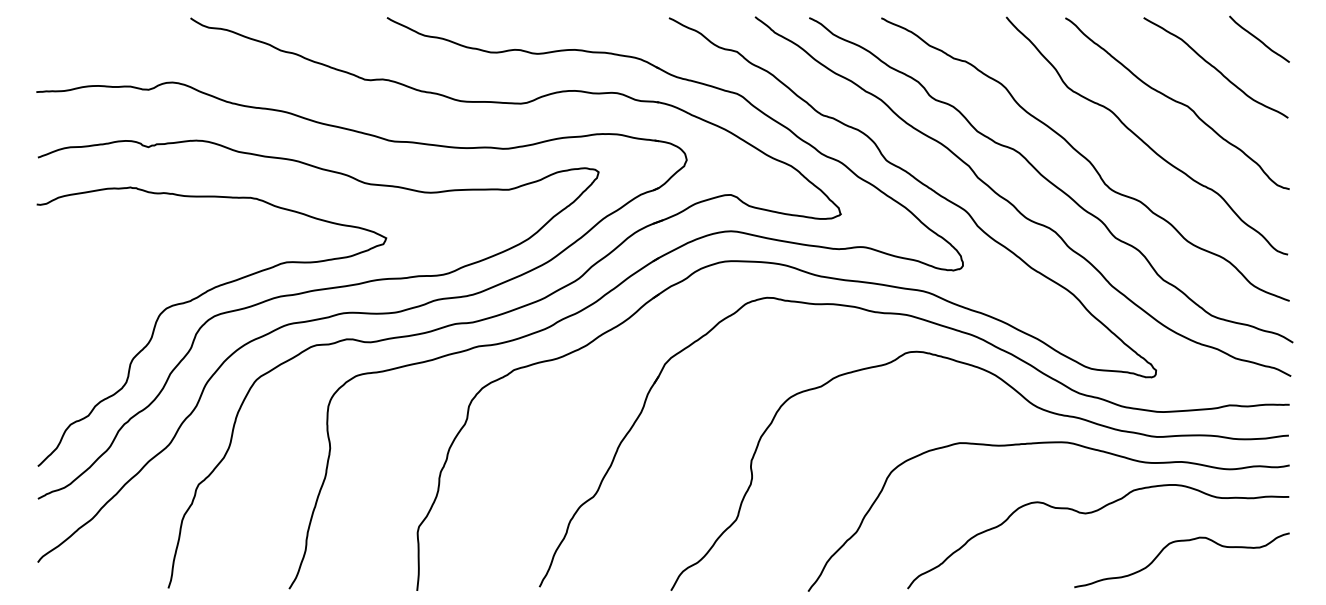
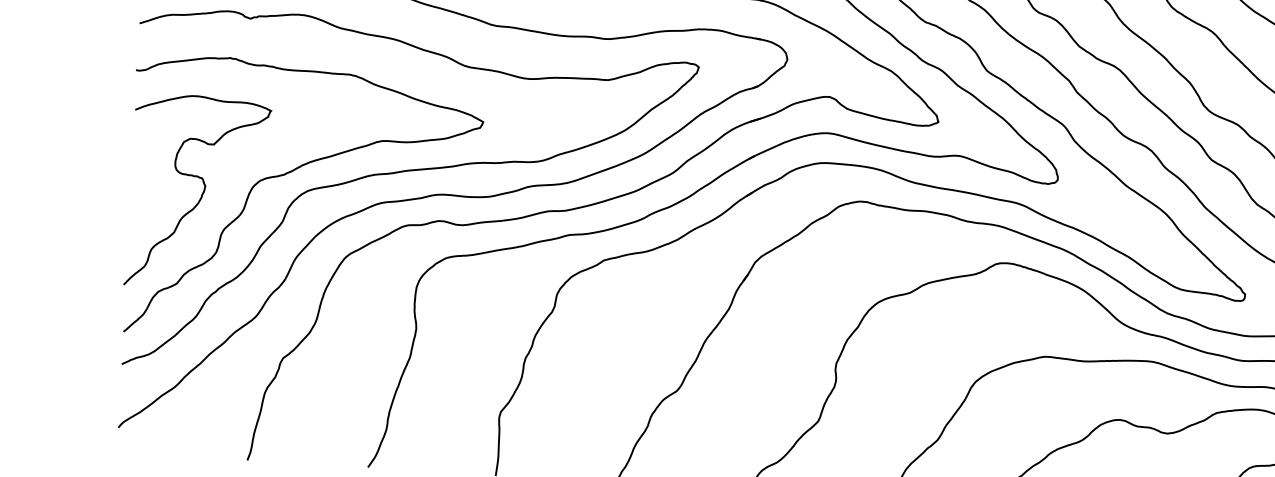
curve: (108, 324) -> (201, 193), added

